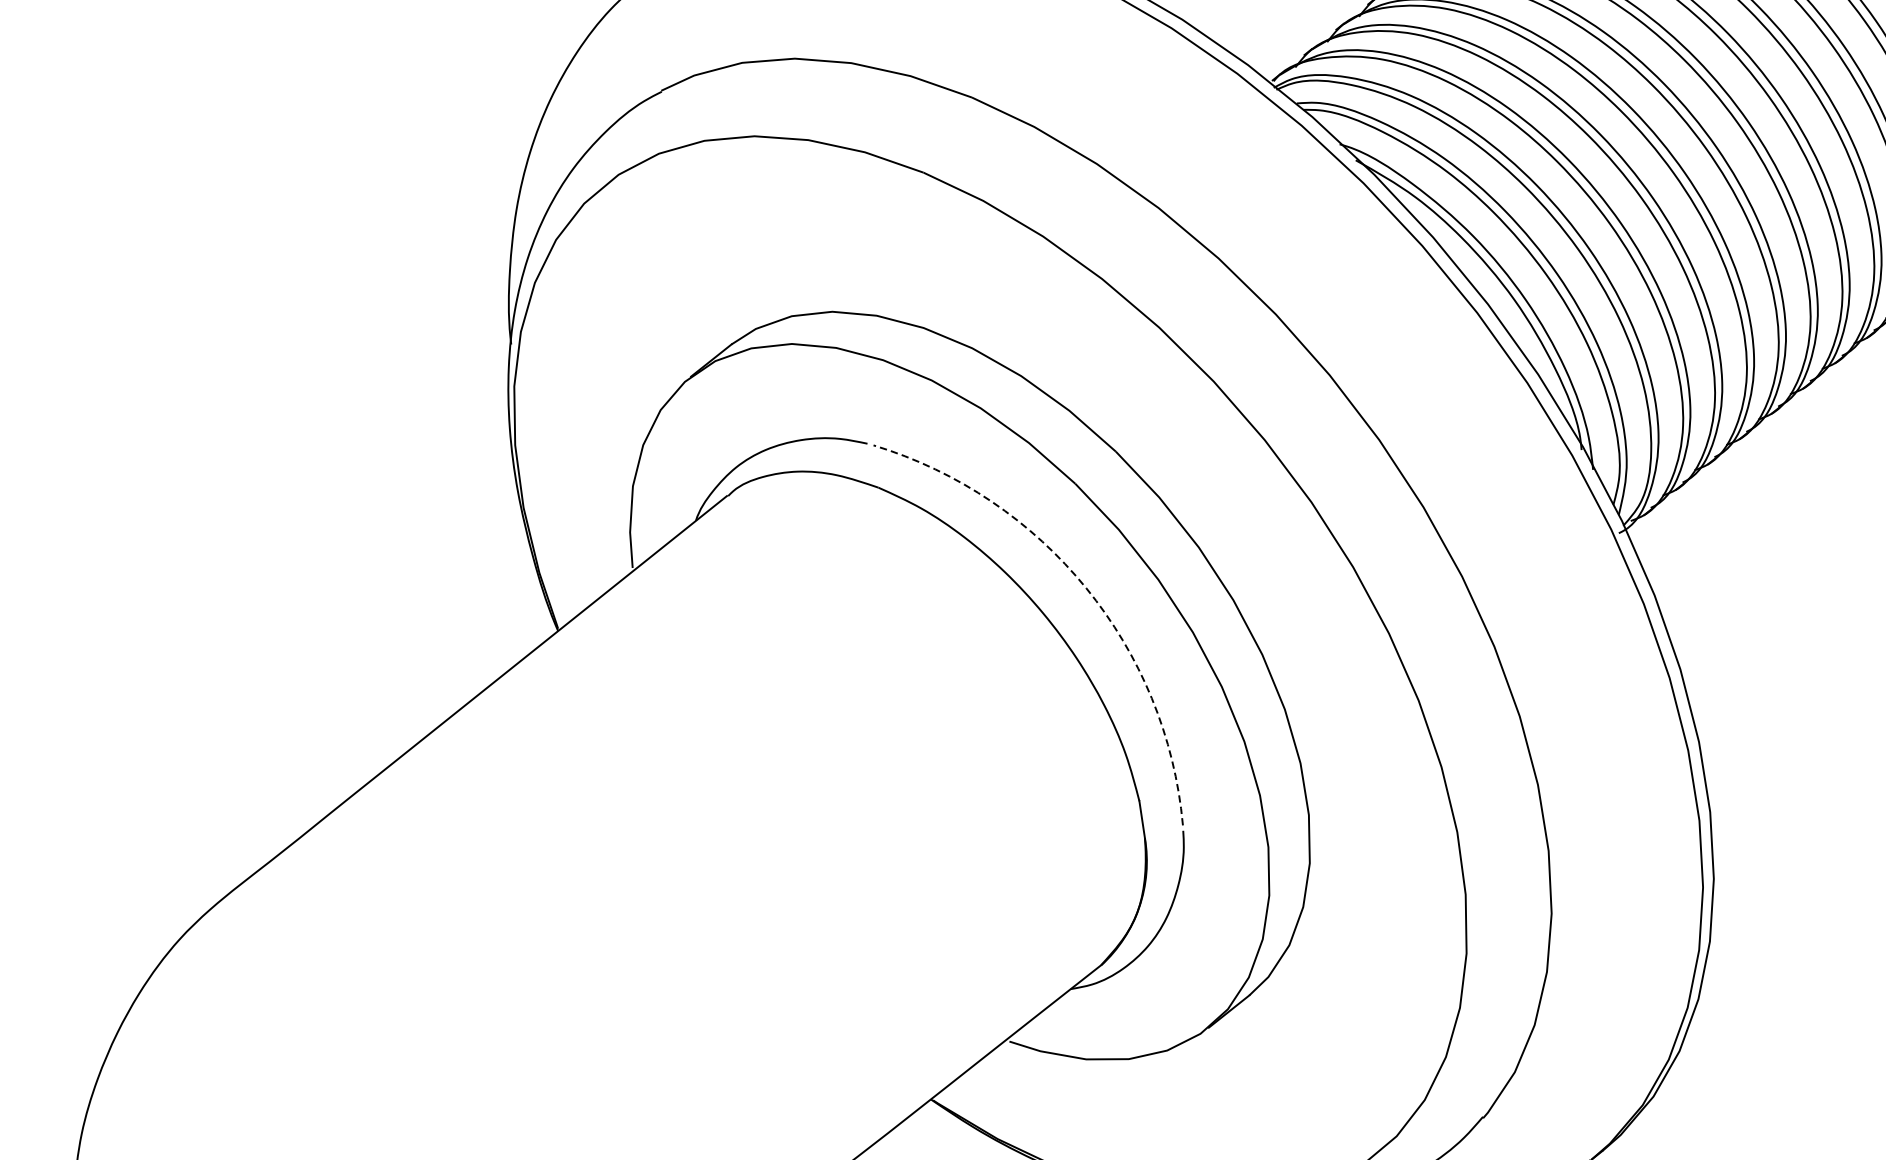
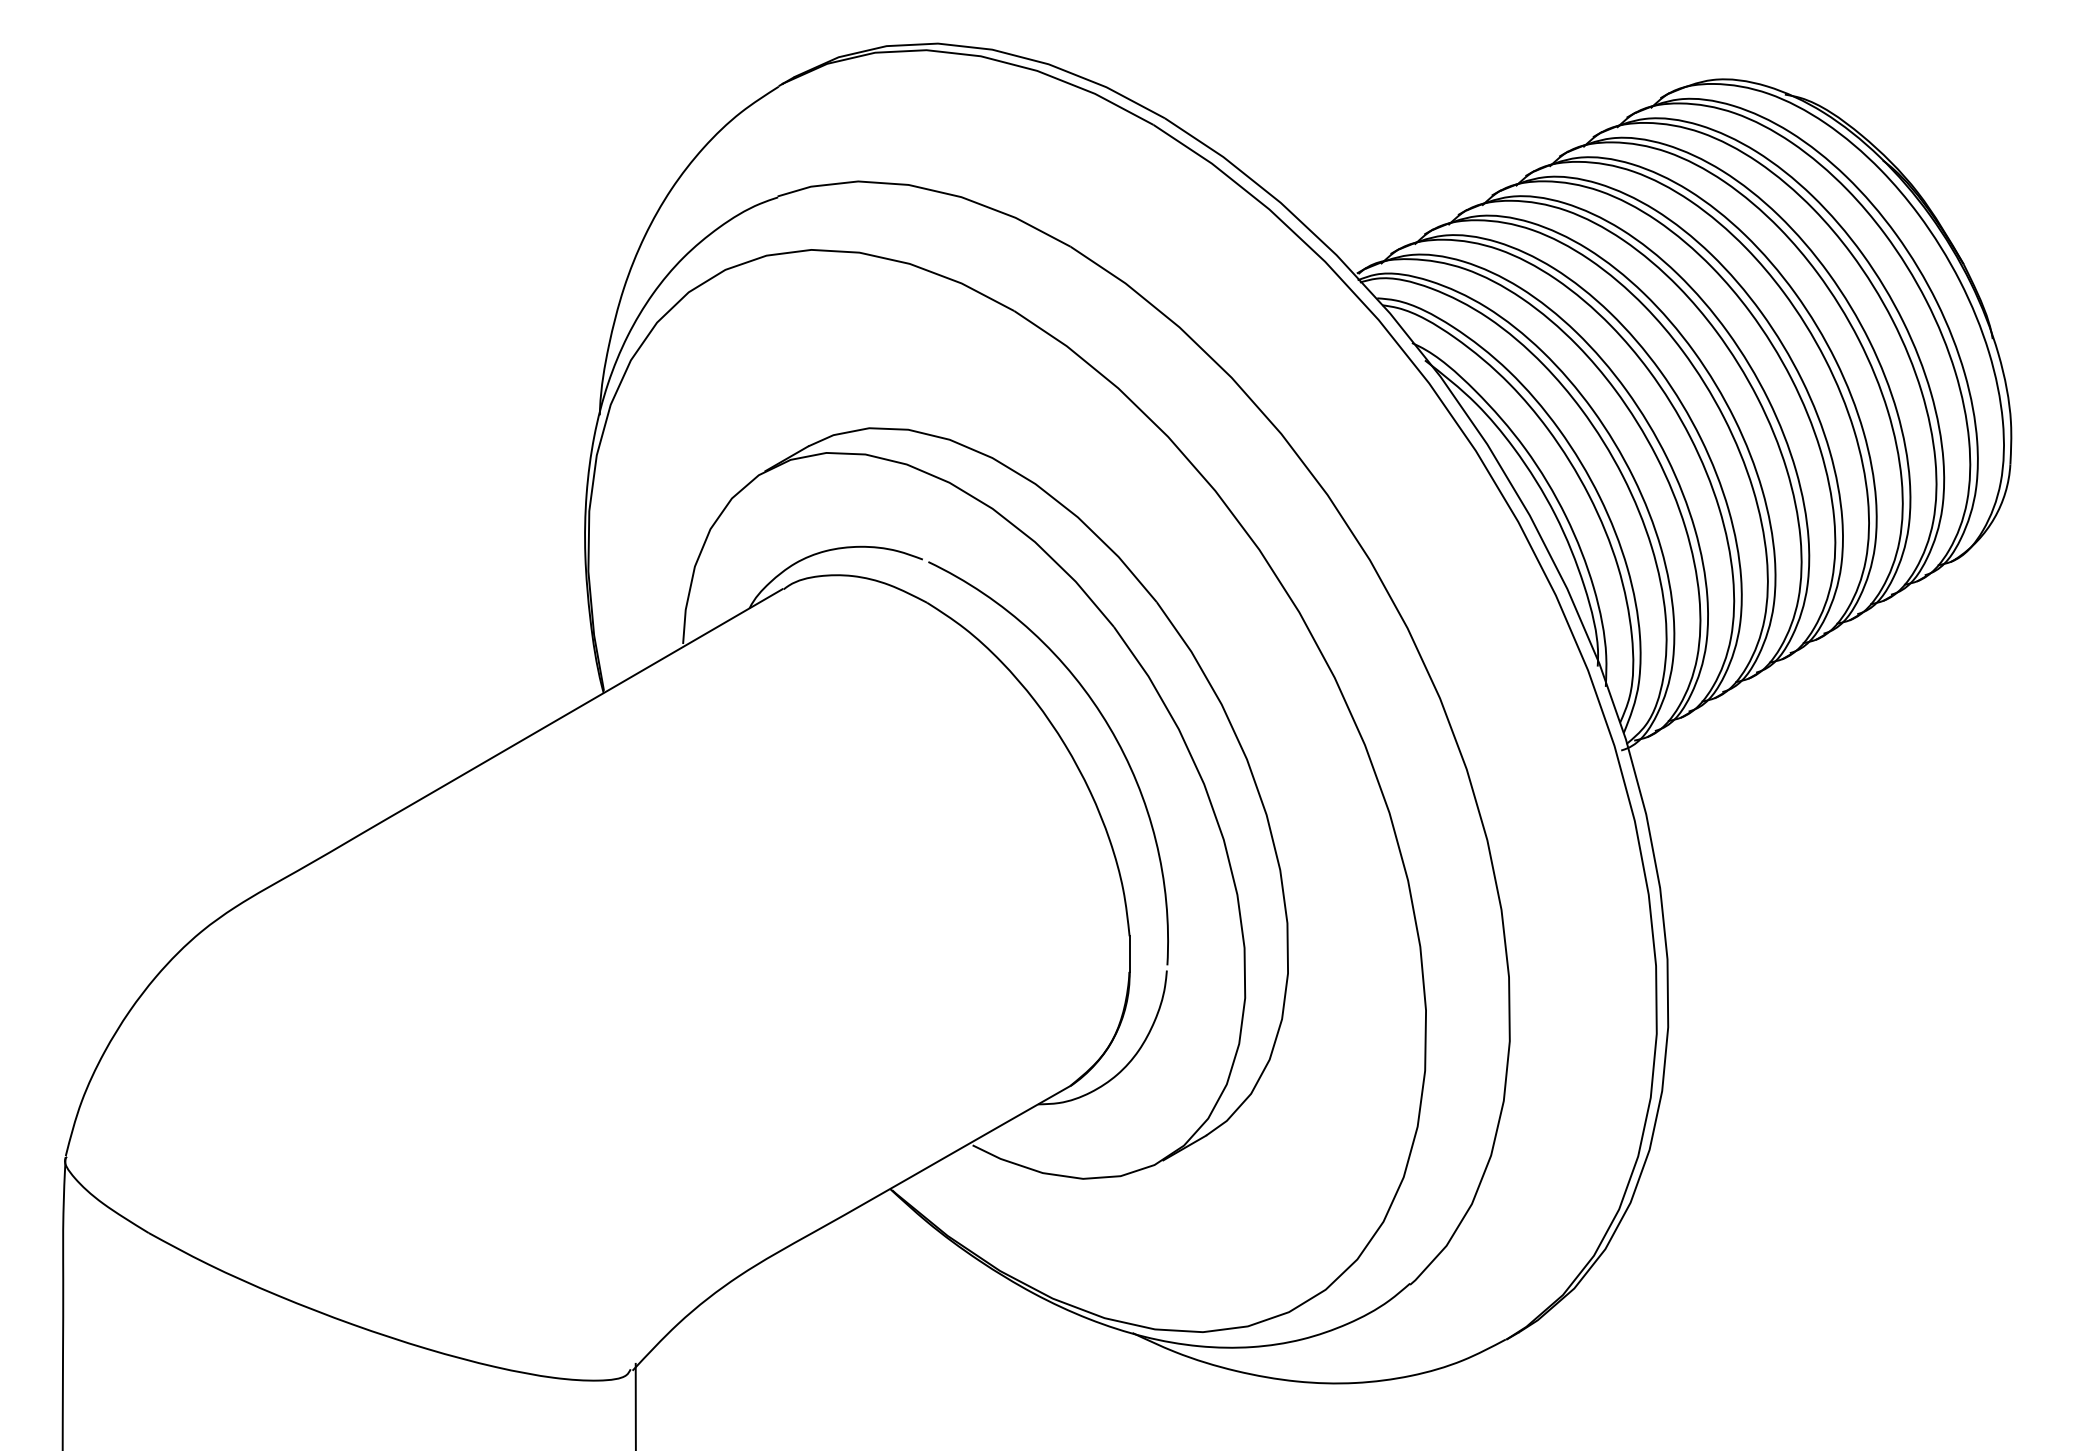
arc: (1086, 588) -> (1109, 727), dashed -> solid

